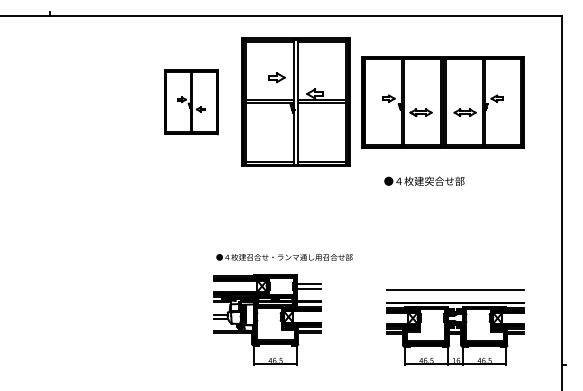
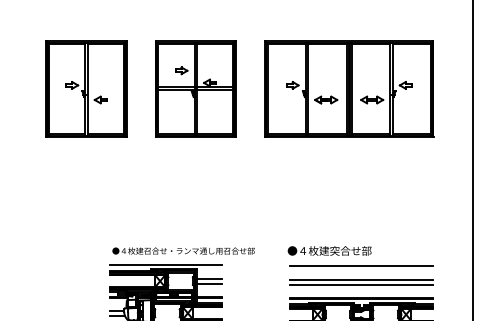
part: (191, 101) -> (86, 88), size x1.43
part: (296, 102) -> (196, 89), size x0.71
text: (424, 180) -> (329, 250), moved
line: (267, 270) -> (165, 264), added
line: (454, 271) -> (361, 265), added
line: (454, 285) -> (361, 280), added

